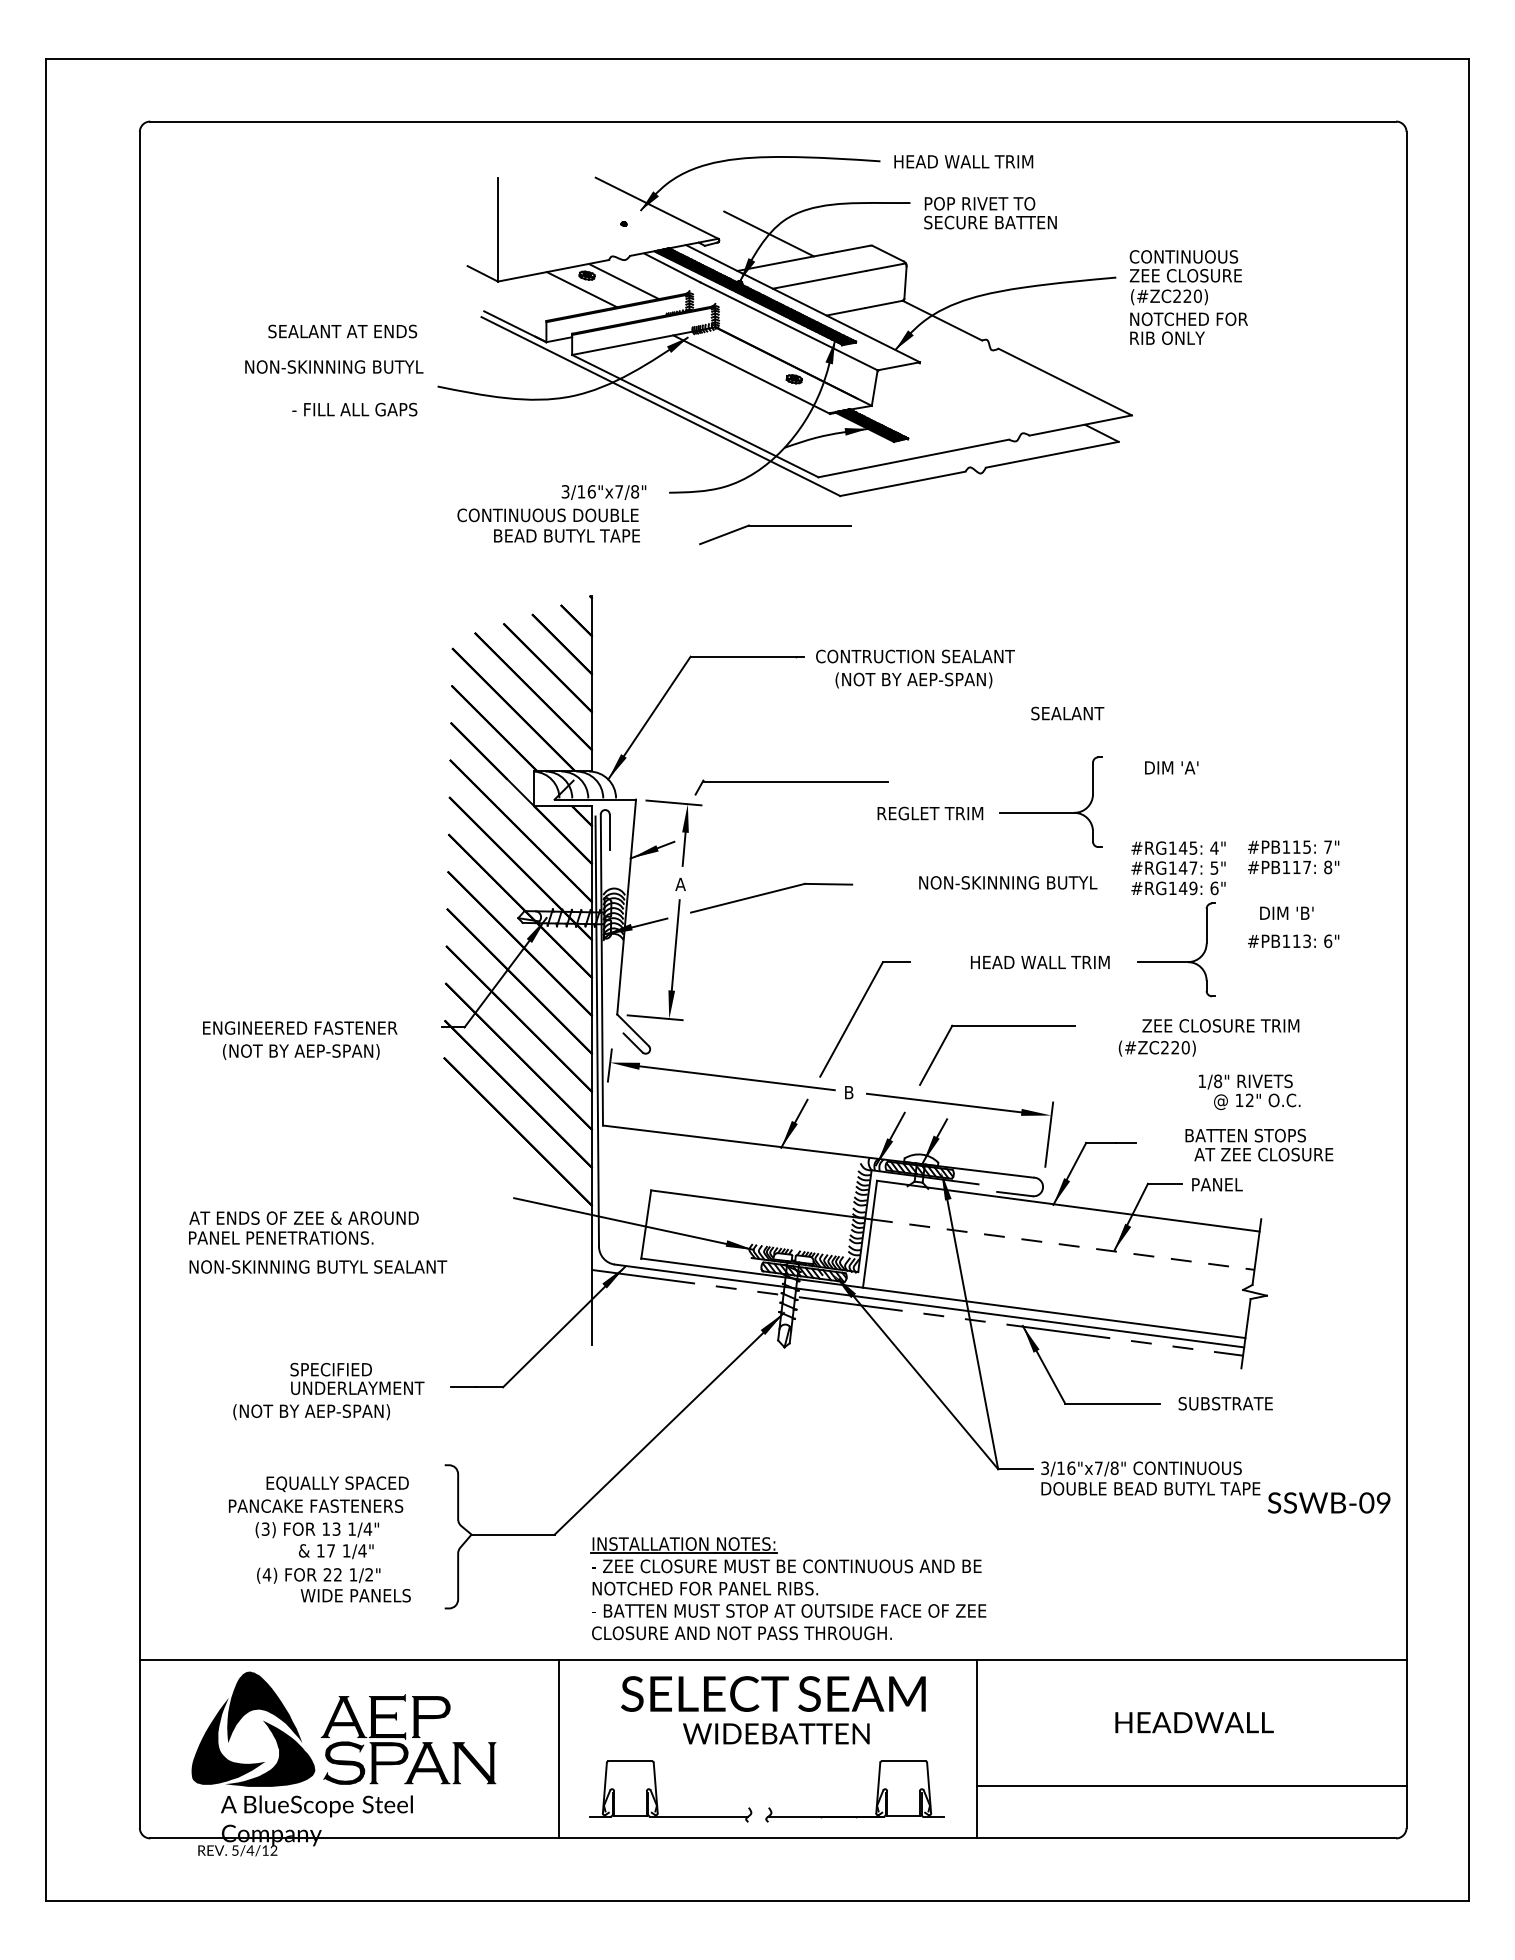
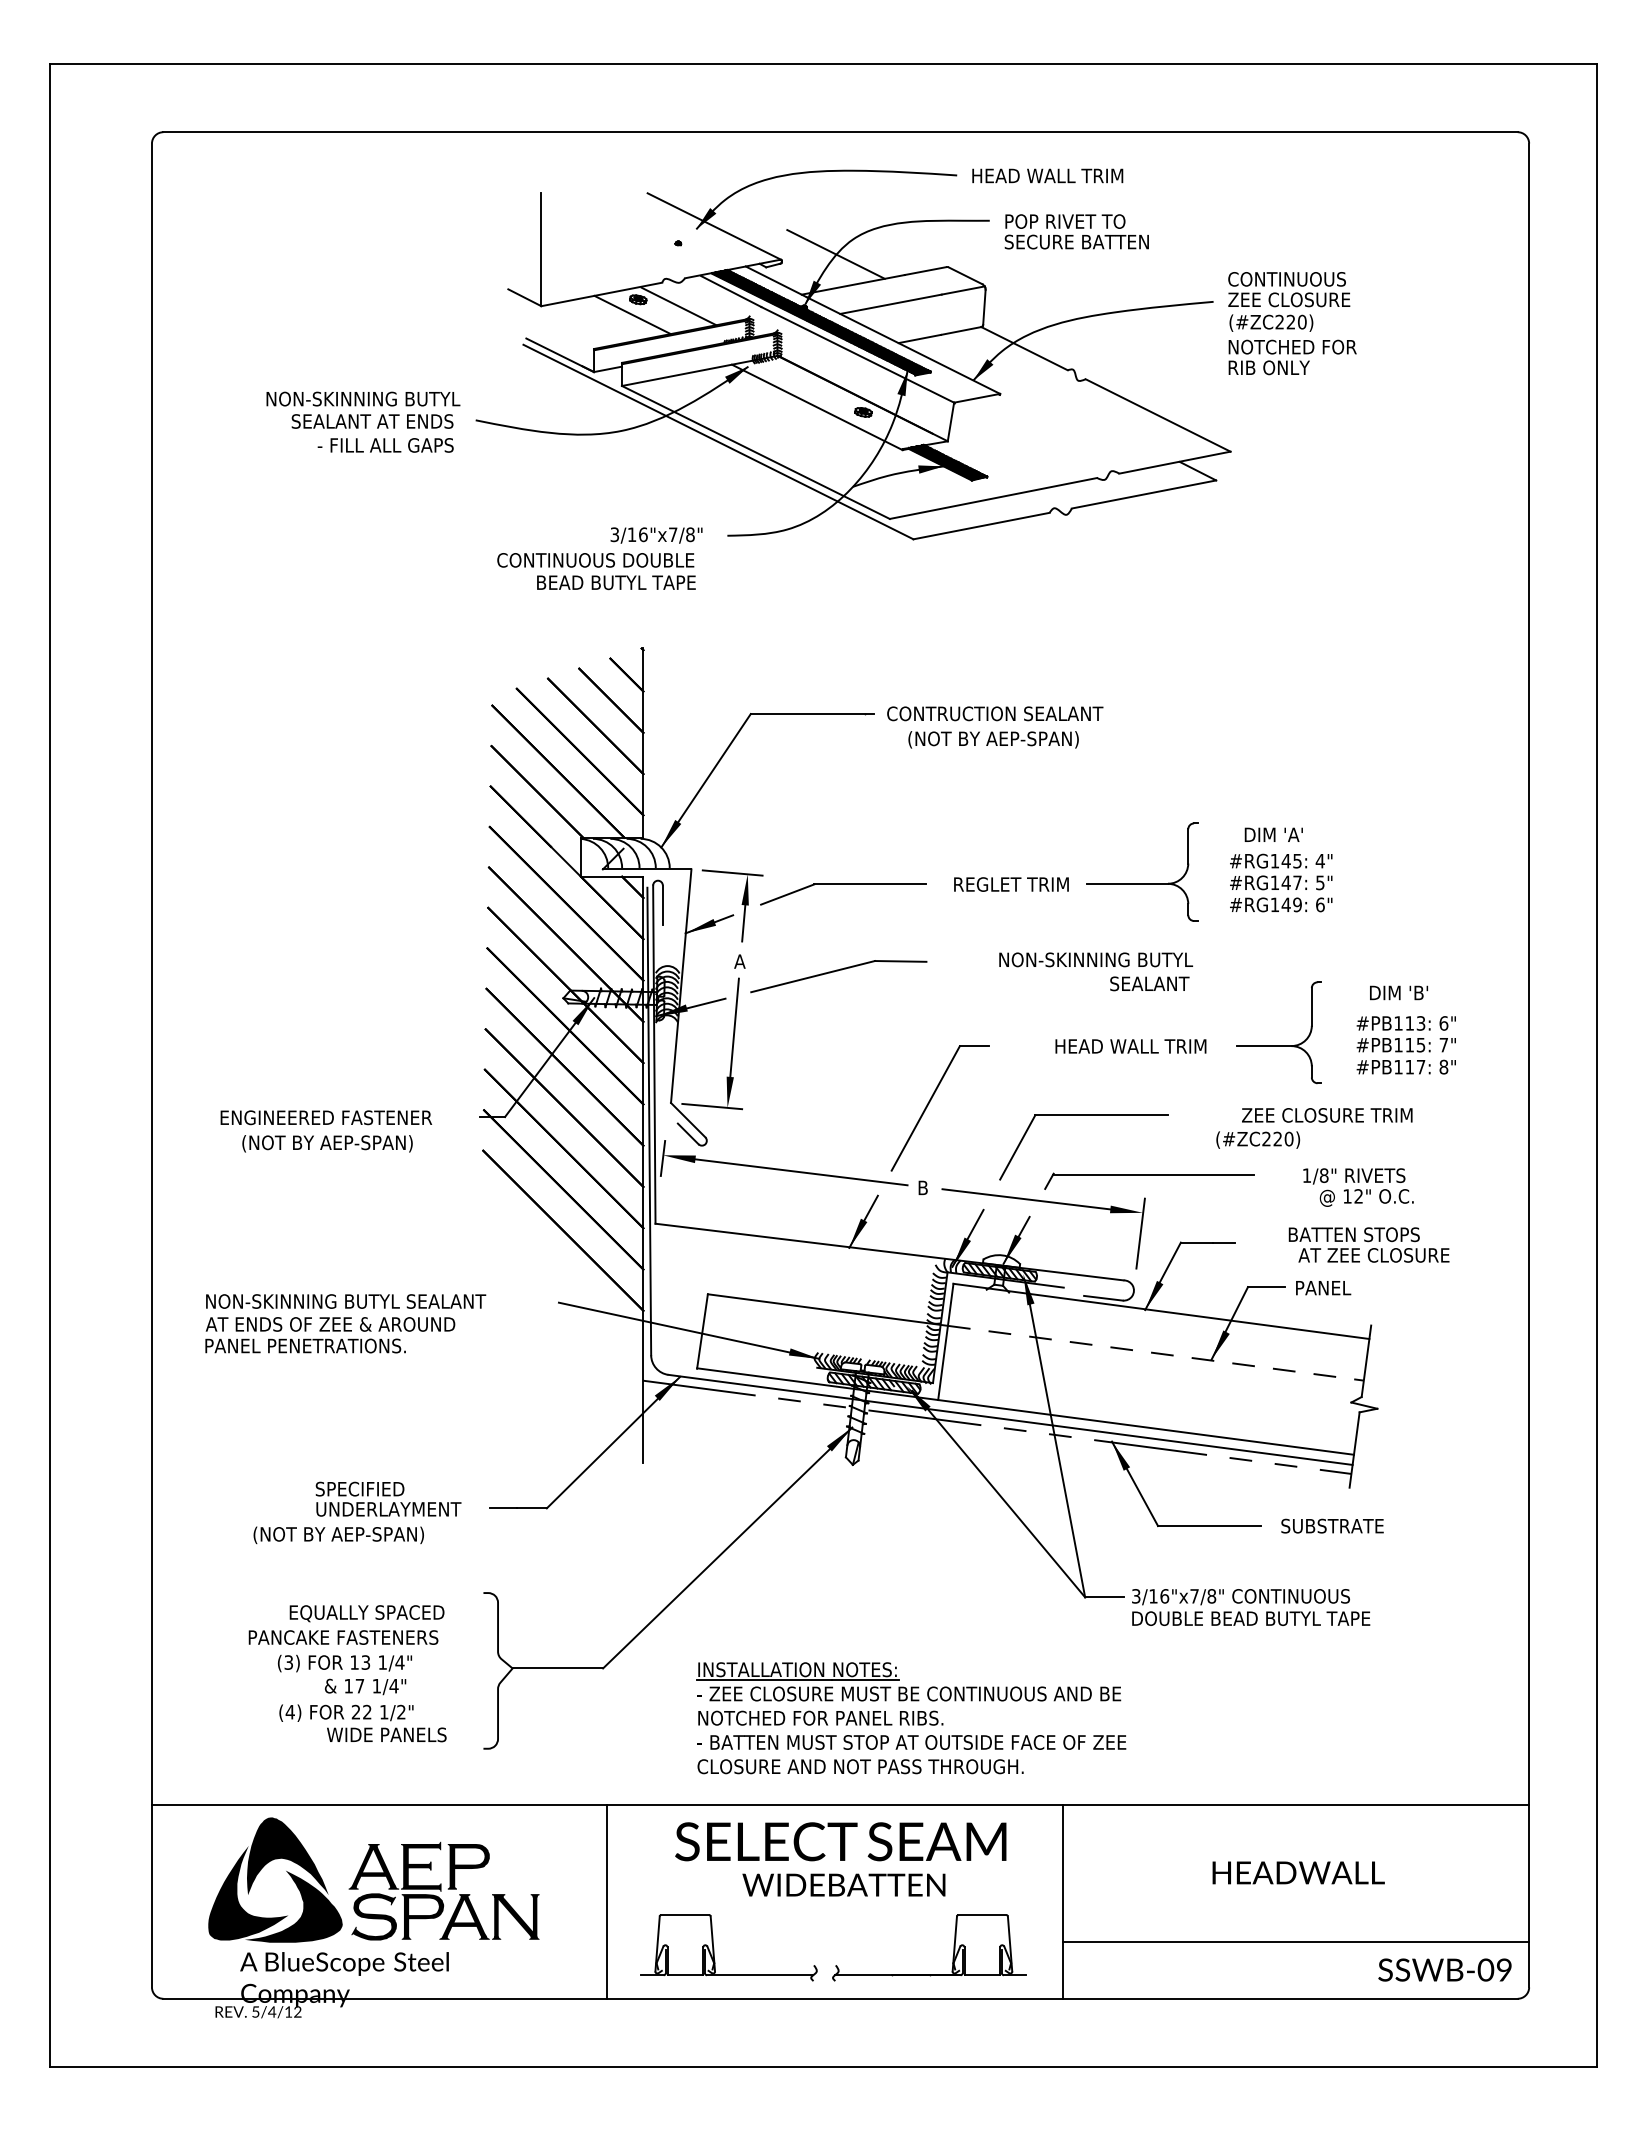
text: (342, 331) -> (372, 421), moved
part: (775, 525) -> (843, 884), moved
text: (1067, 713) -> (1149, 983), moved
part: (791, 786) -> (1149, 1180), moved
text: (1292, 857) -> (1405, 1056), moved
text: (1178, 867) -> (1281, 882), moved
text: (318, 1266) -> (346, 1301), moved
text: (1328, 1502) -> (1444, 1969), moved
part: (788, 1588) -> (911, 1718), moved

